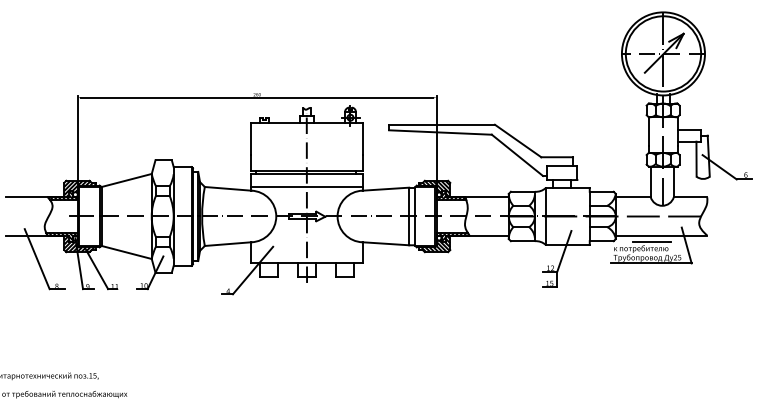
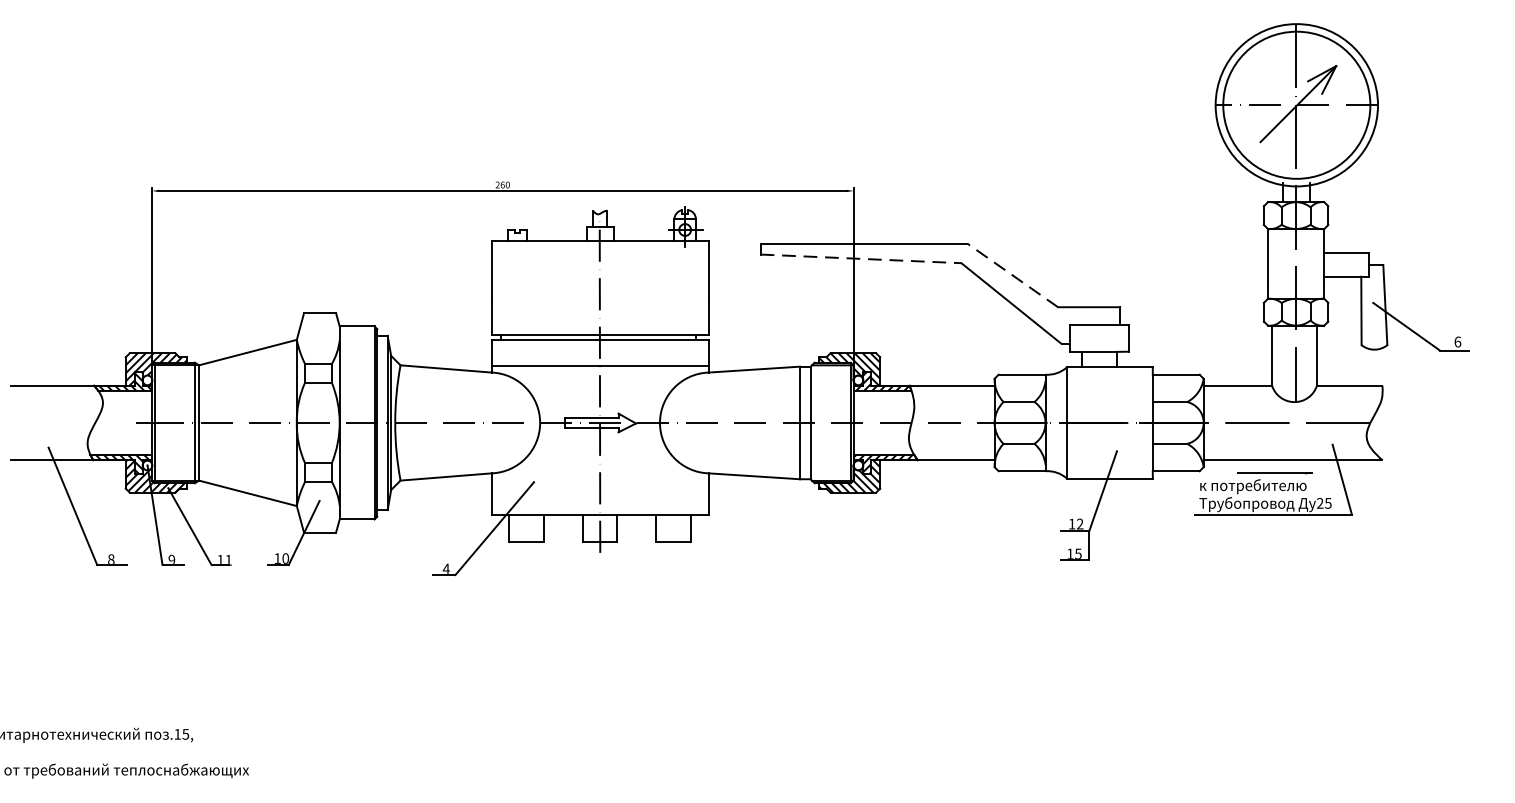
line: (440, 132) -> (861, 258), solid -> dashed
line: (517, 140) -> (1011, 274), solid -> dashed

